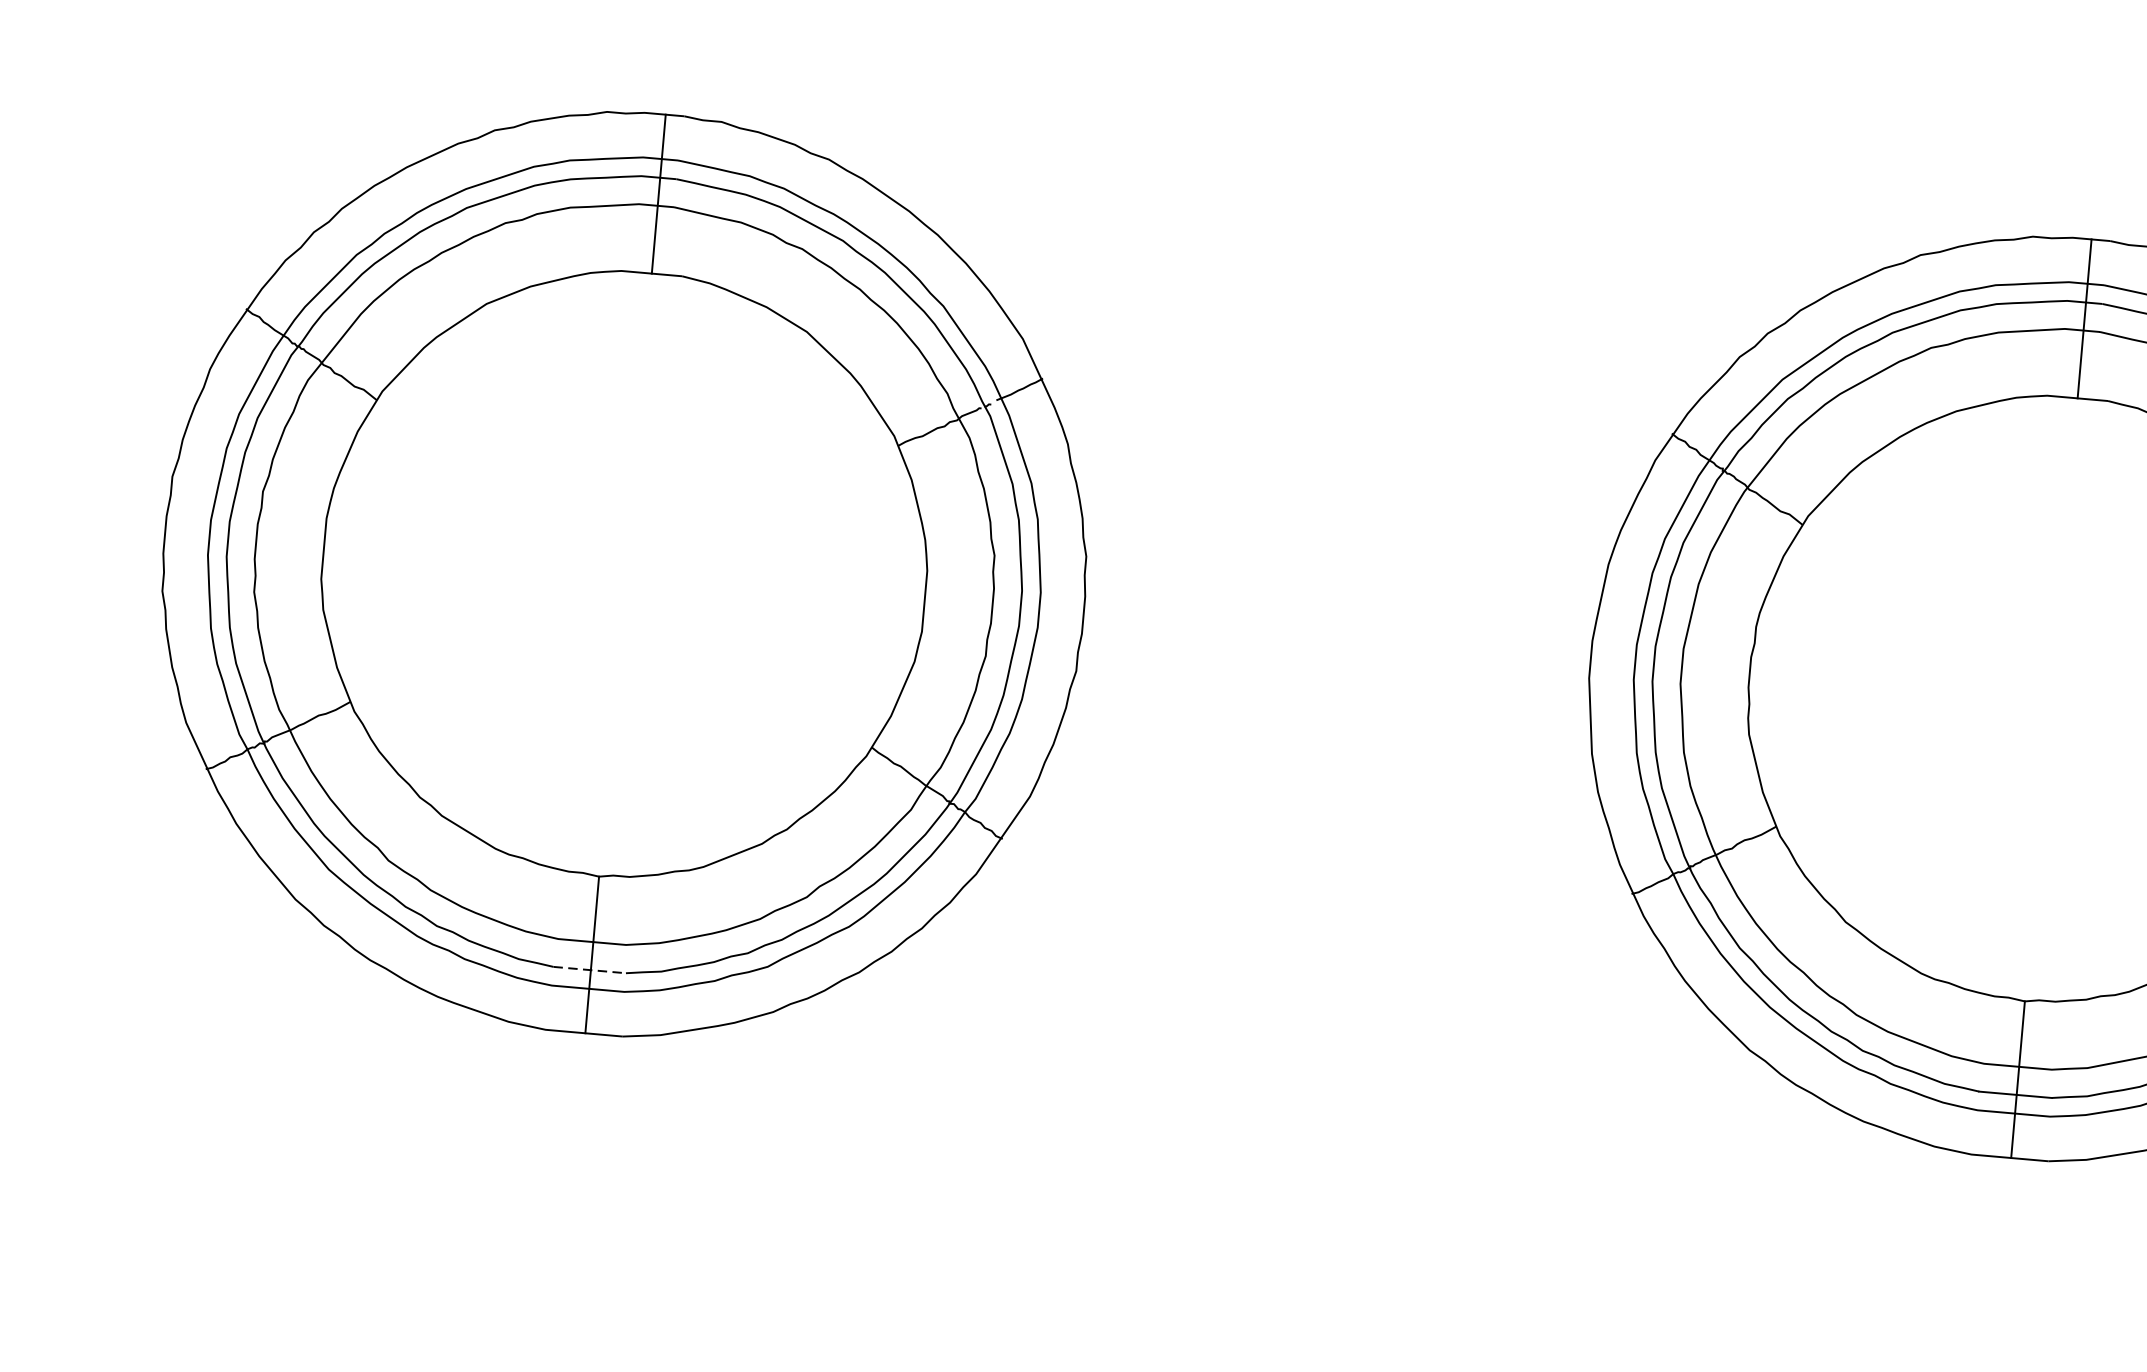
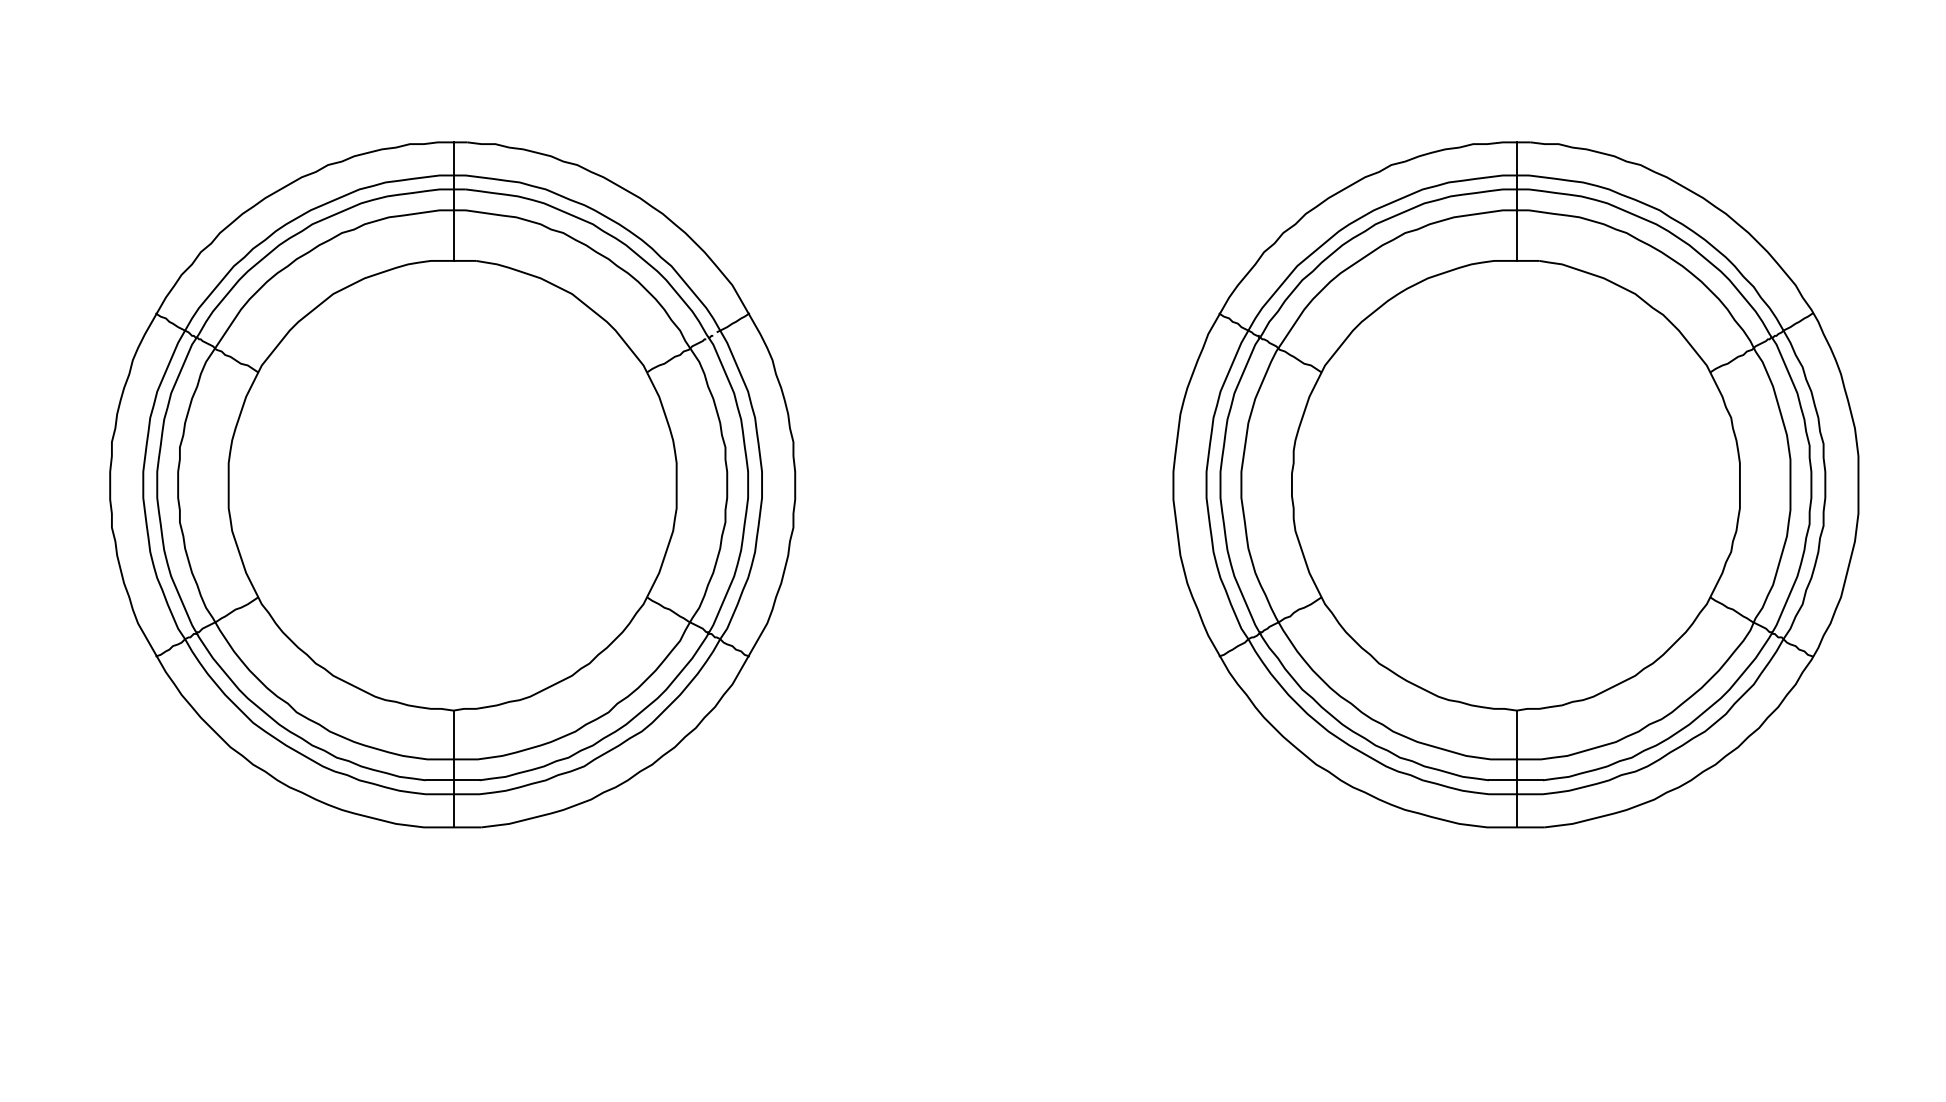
line: (590, 970) -> (453, 780), dashed -> solid

